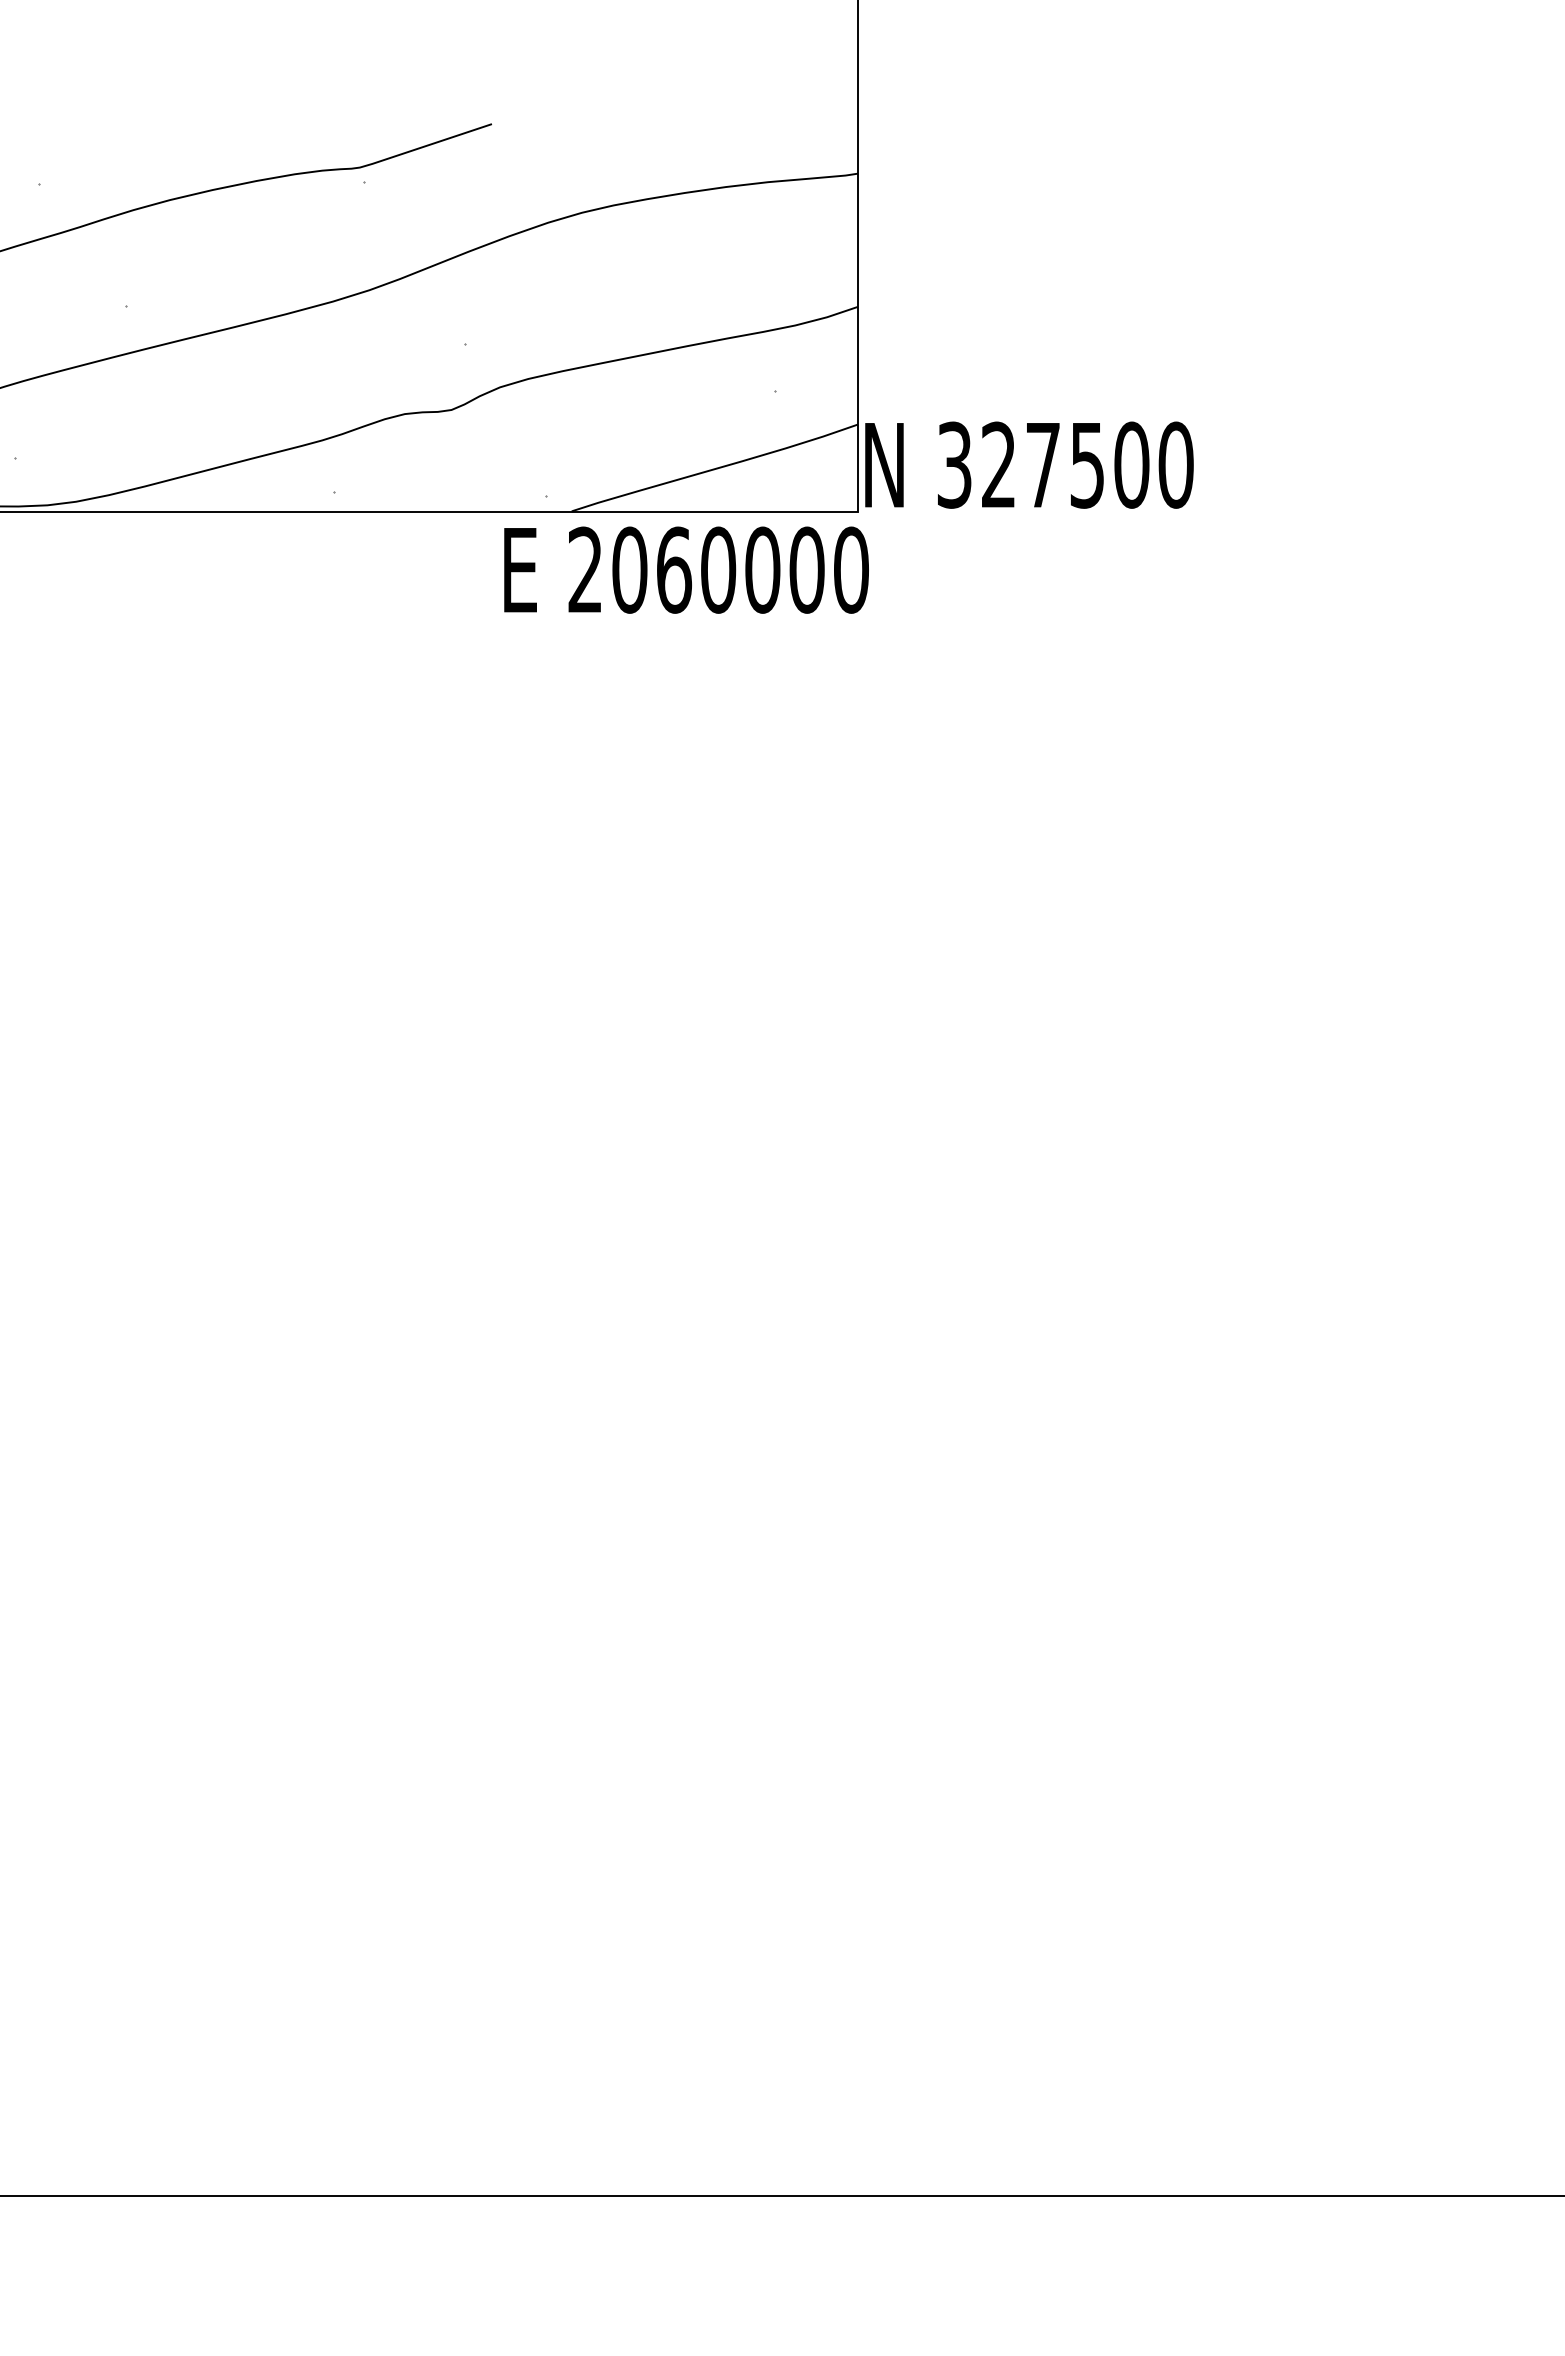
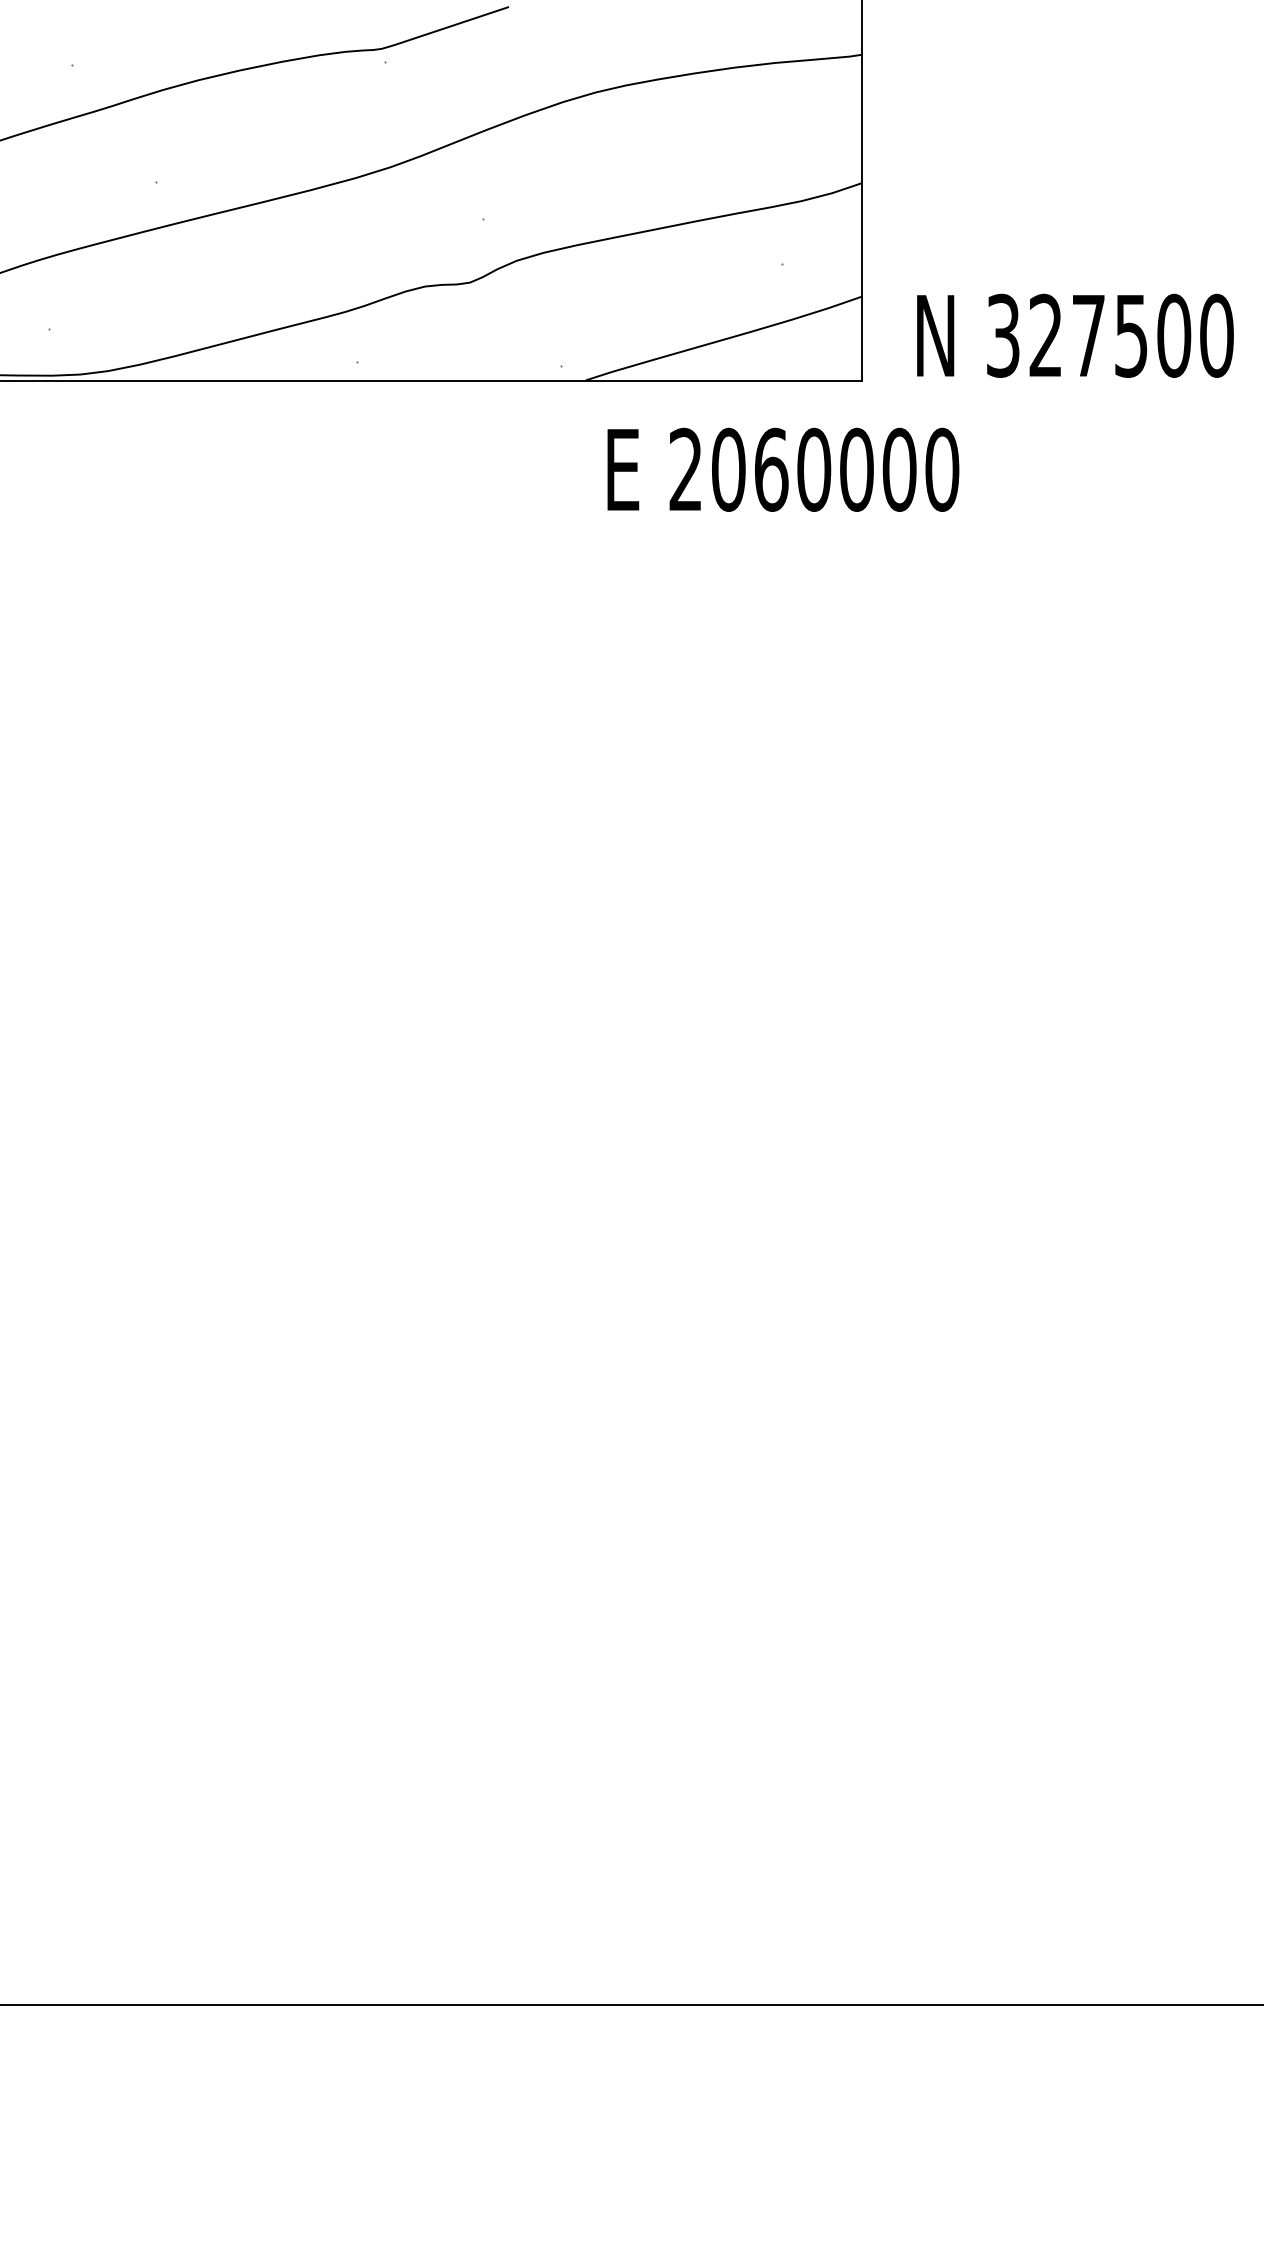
text: (1029, 464) -> (1075, 335), moved
text: (686, 569) -> (783, 469), moved

